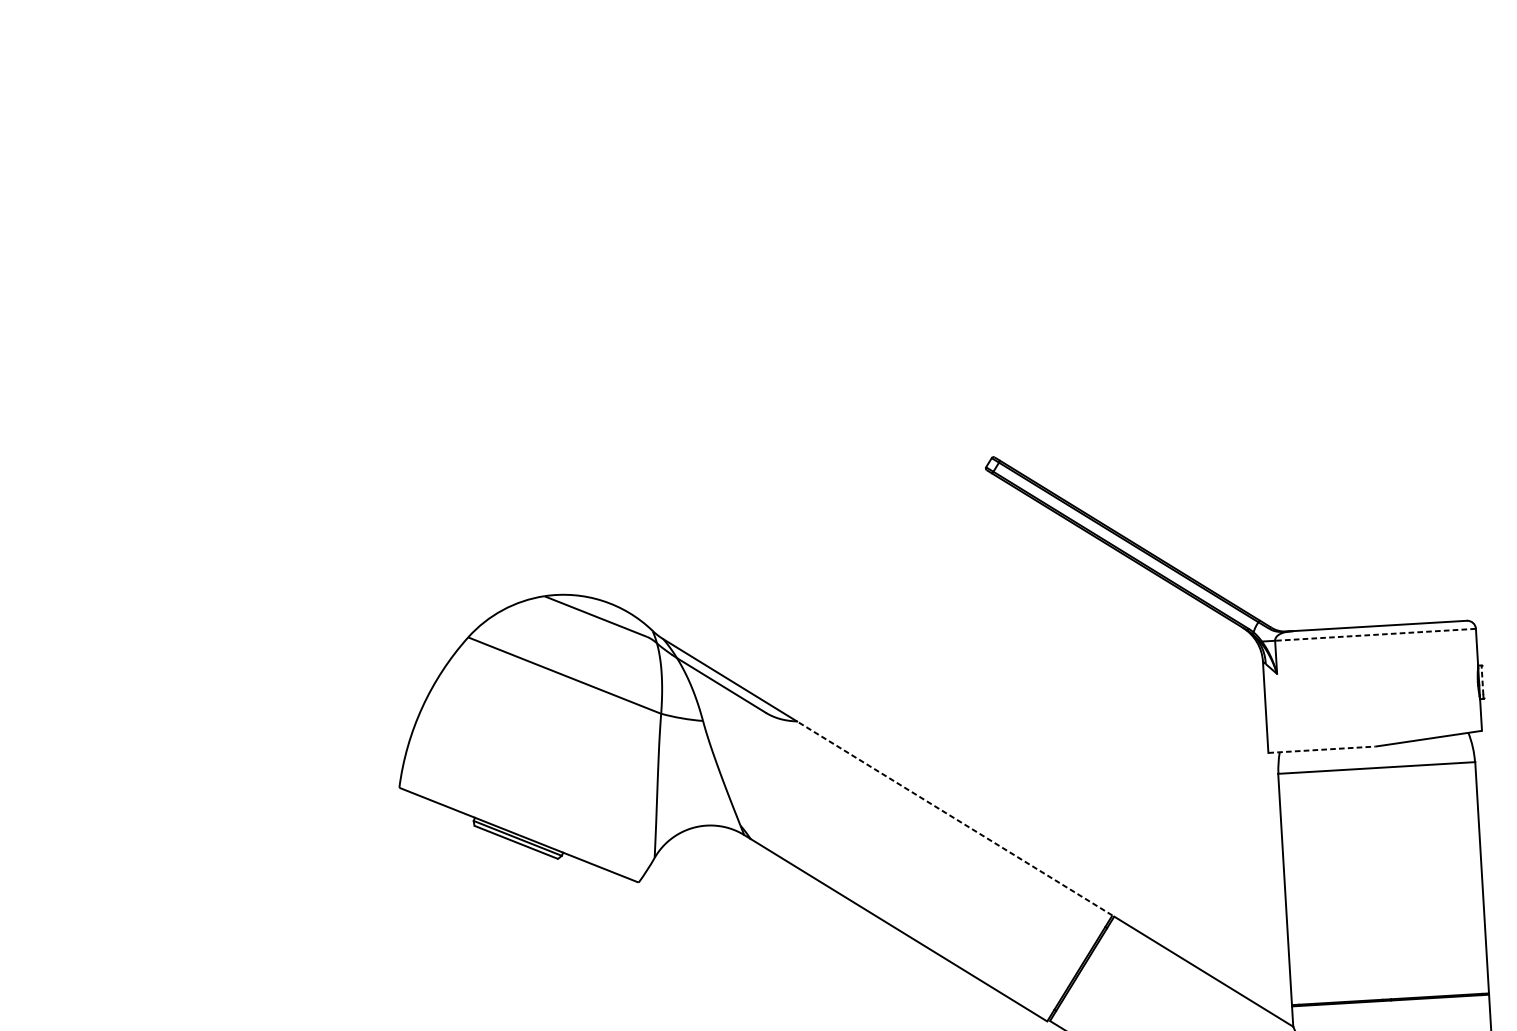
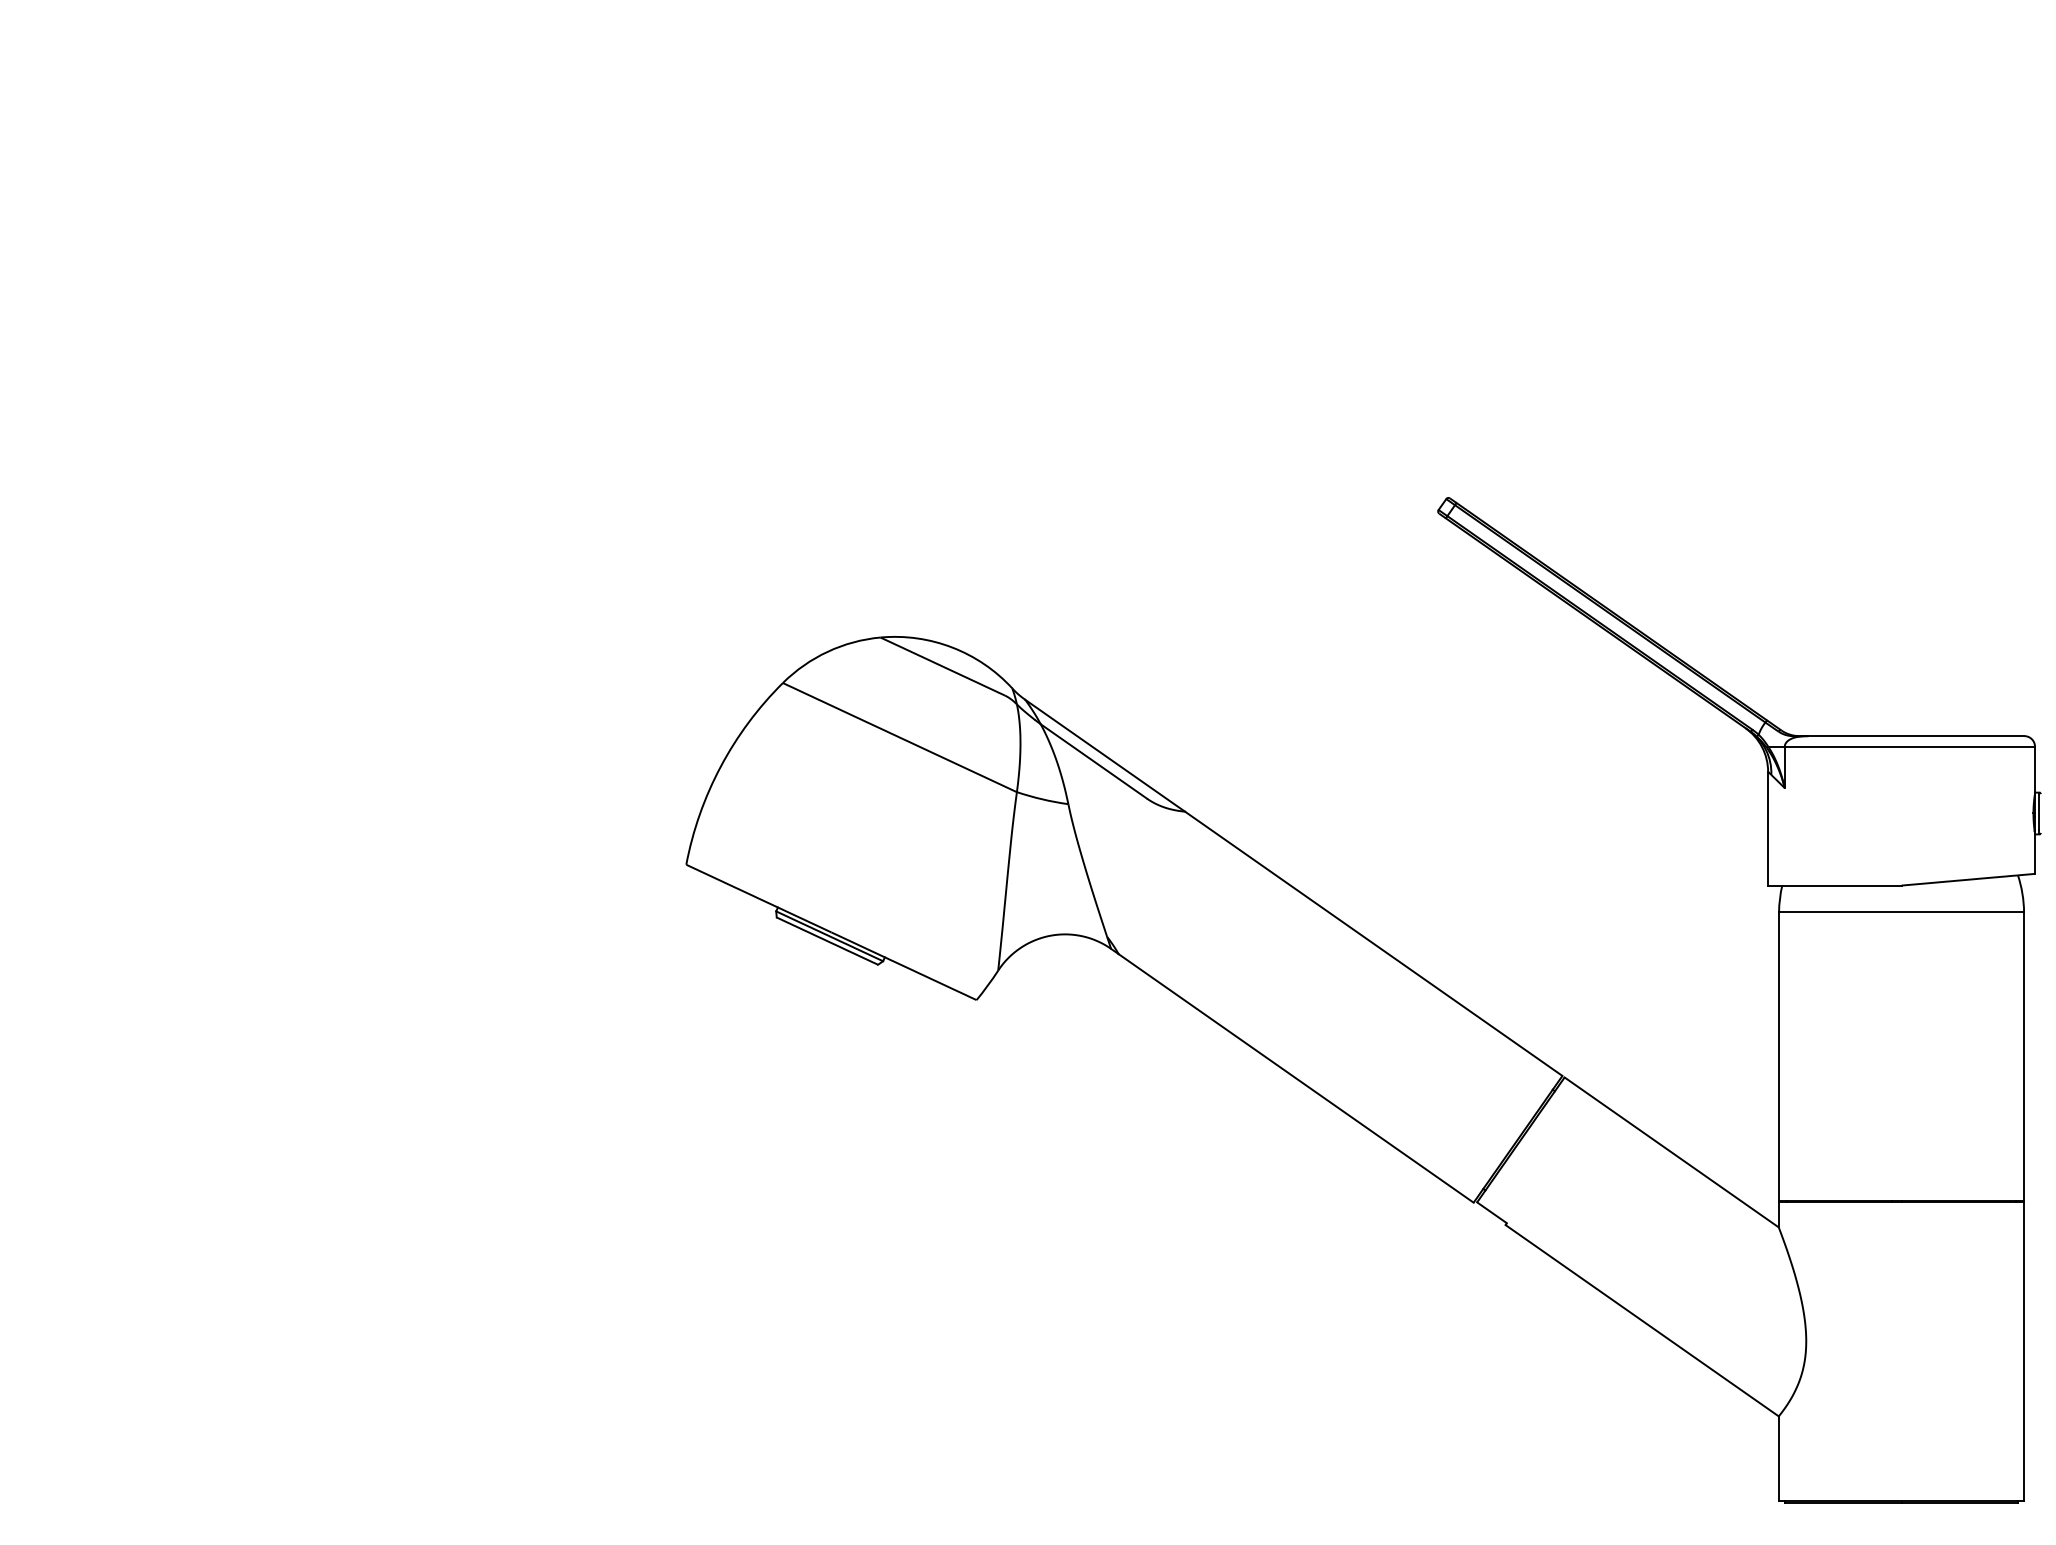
line: (1375, 634) -> (1909, 746), dashed -> solid
line: (1482, 679) -> (2039, 810), dashed -> solid
line: (1321, 749) -> (1834, 885), dashed -> solid
line: (954, 818) -> (1373, 943), dashed -> solid

